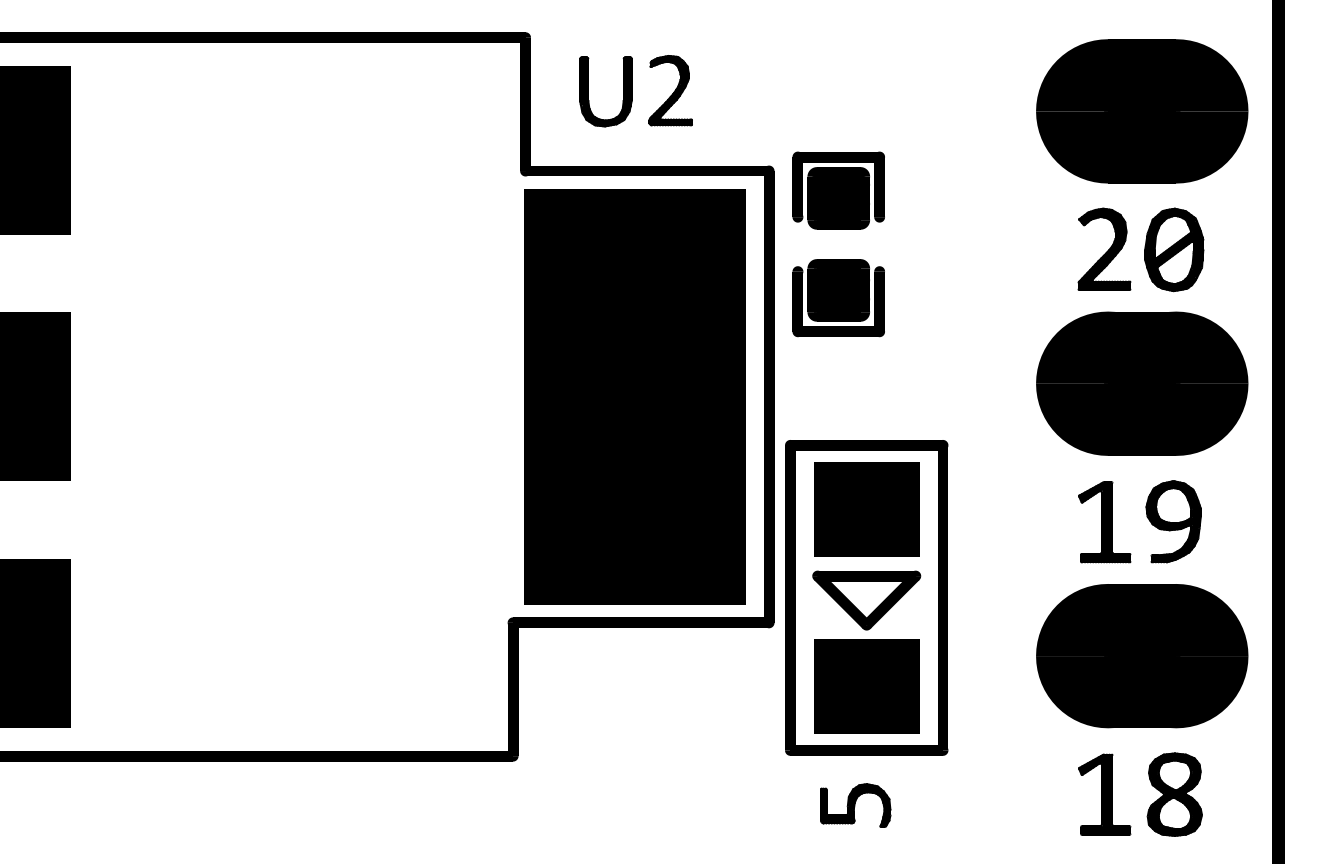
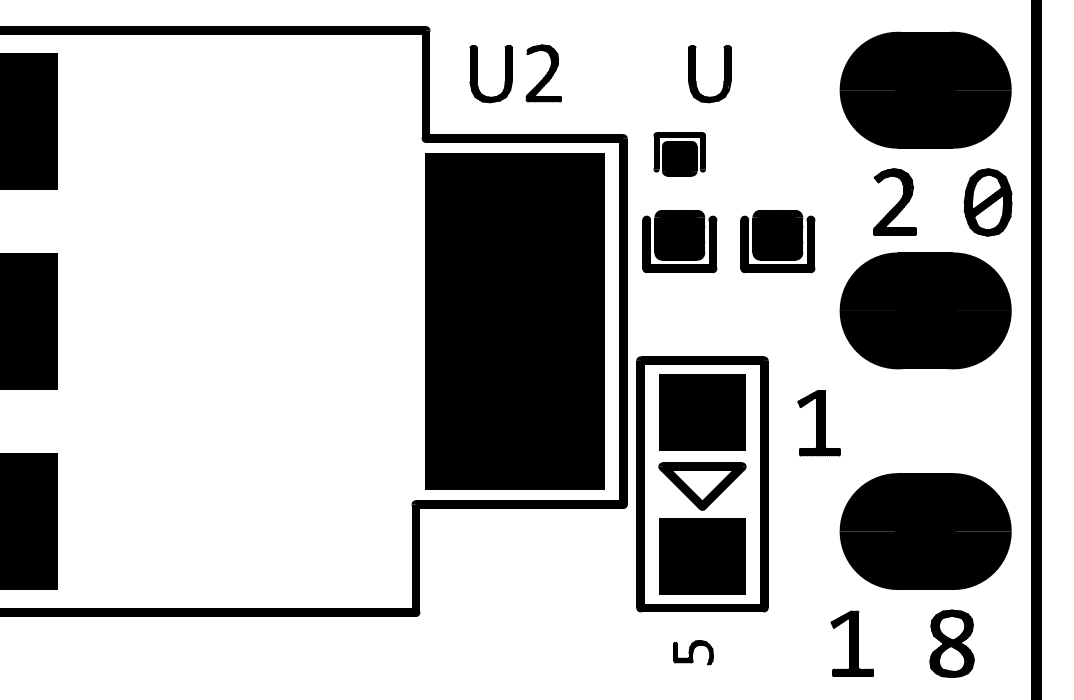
part: (858, 91) -> (695, 74), added
part: (838, 190) -> (679, 154), size x0.7
part: (1174, 249) -> (988, 202), moved
part: (959, 298) -> (777, 241), added
part: (1173, 521) -> (951, 422), removed
part: (1104, 522) -> (818, 423), moved
part: (1104, 794) -> (852, 643), moved
part: (855, 805) -> (693, 652), size x0.7

